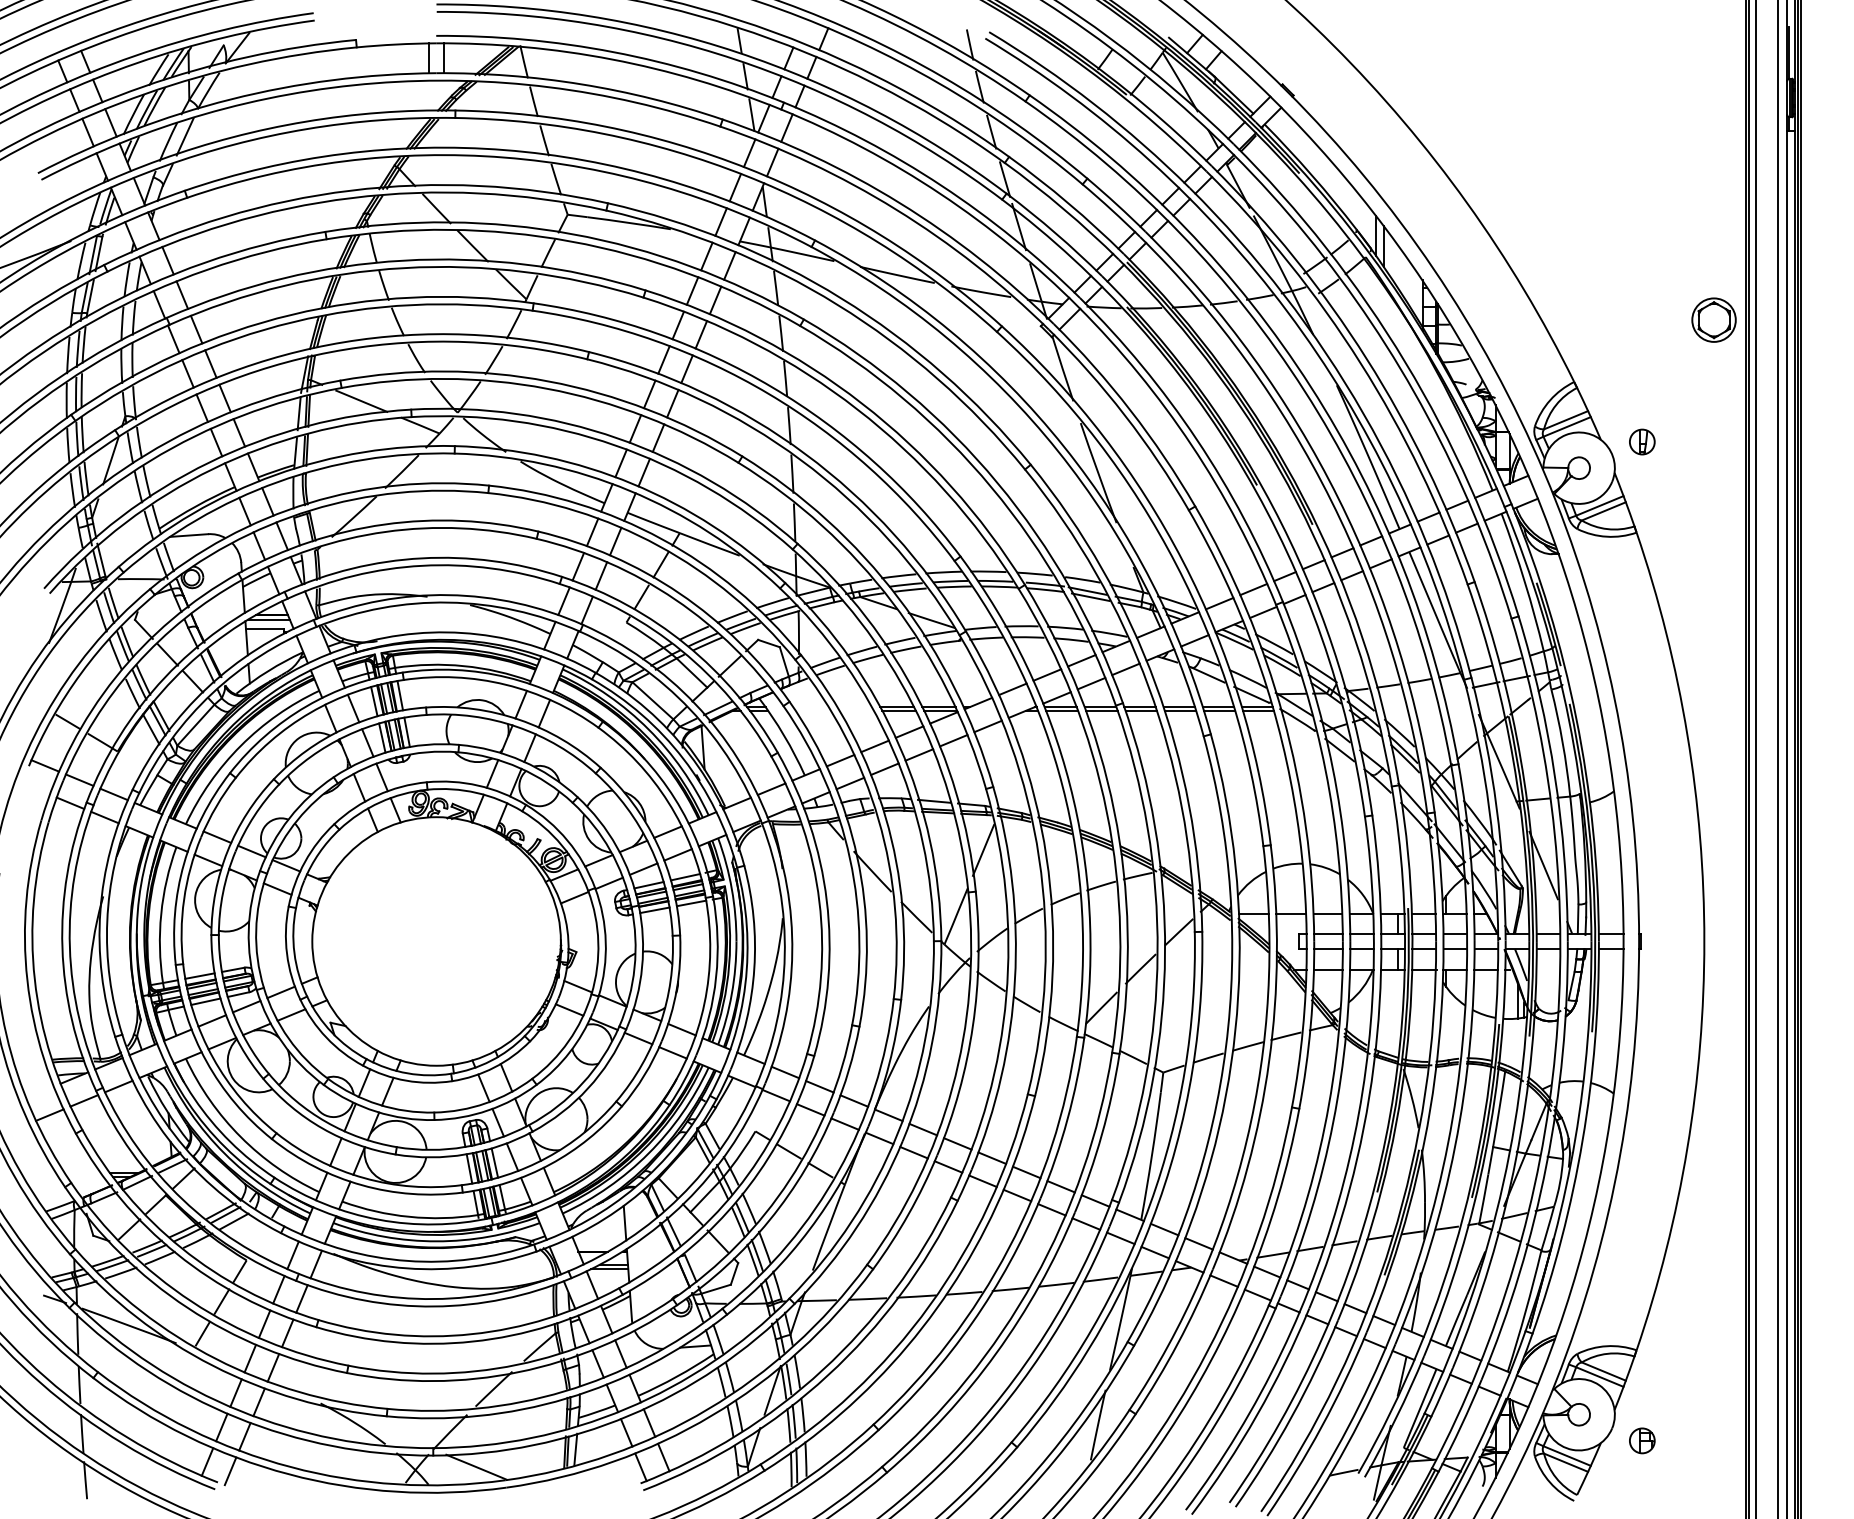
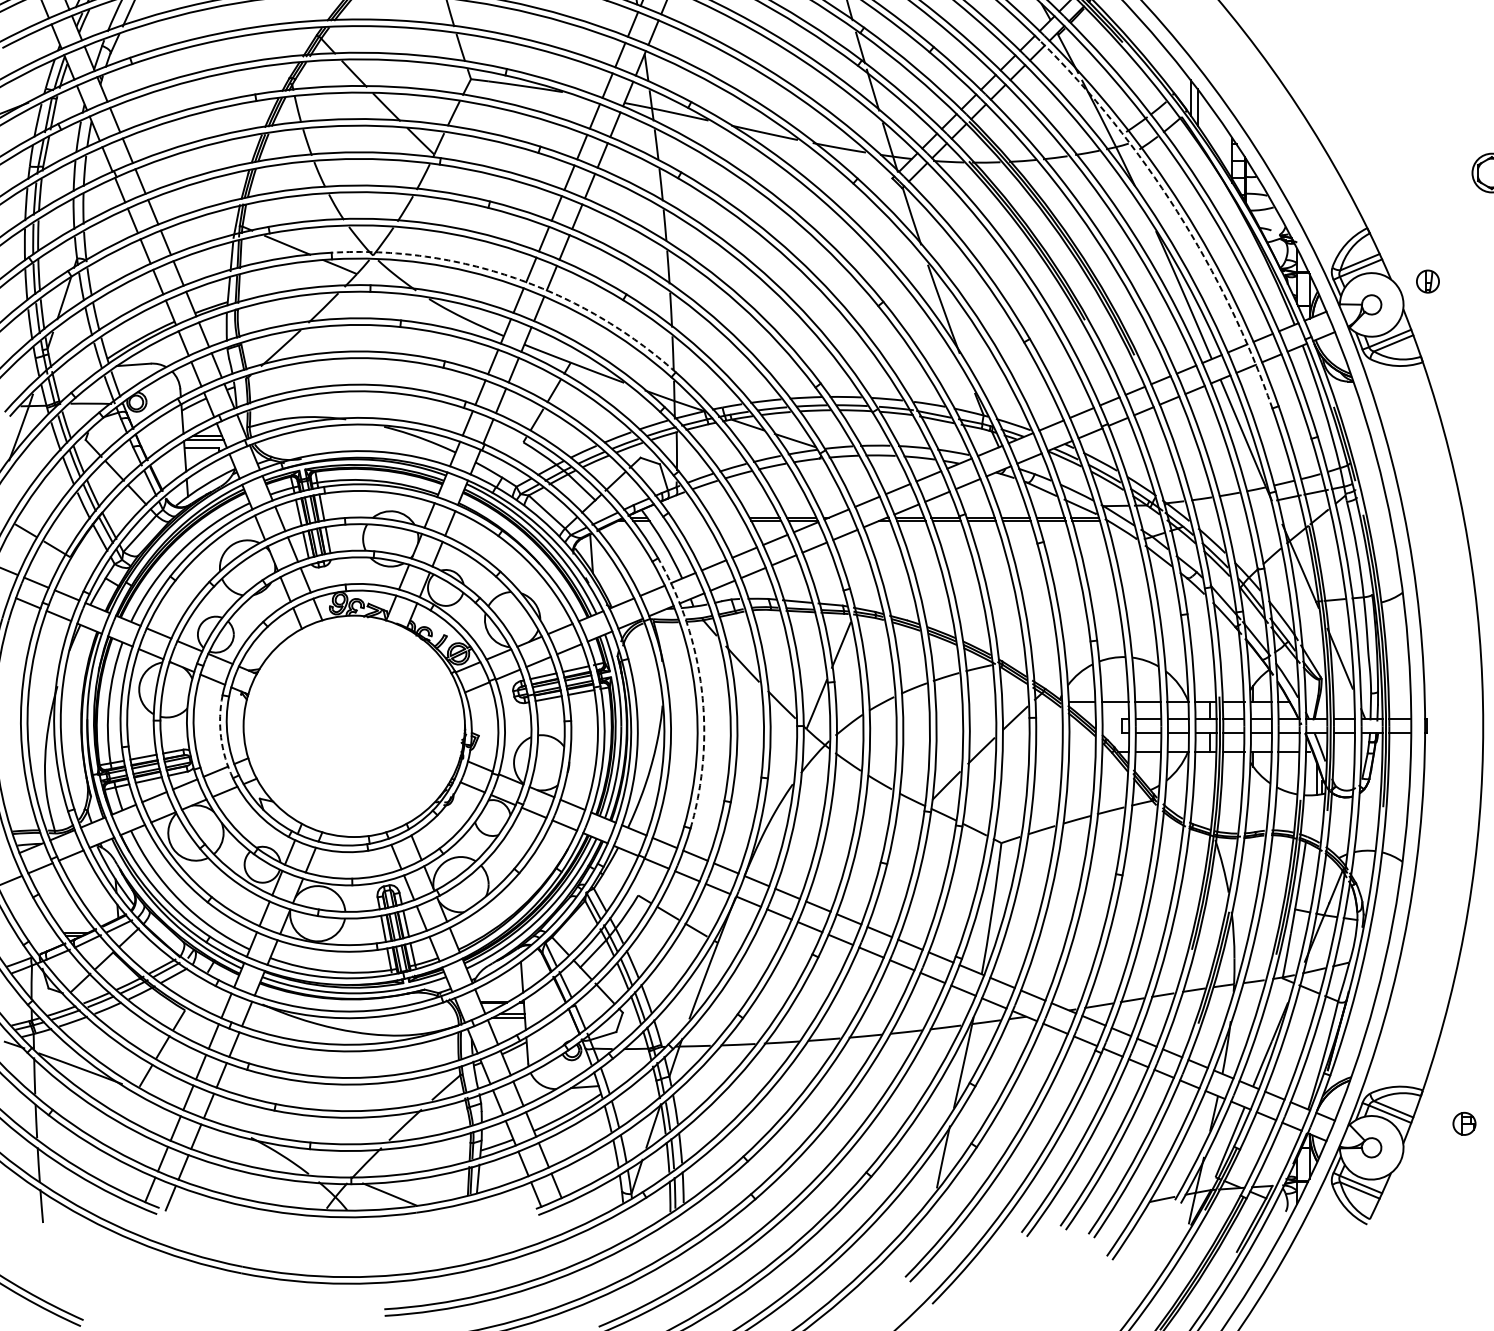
arc: (1360, 363) -> (1177, 211), solid -> dashed
arc: (617, 438) -> (515, 278), solid -> dashed
arc: (826, 900) -> (701, 689), solid -> dashed
arc: (287, 954) -> (221, 737), solid -> dashed
part: (1642, 1440) -> (1464, 1123), moved

